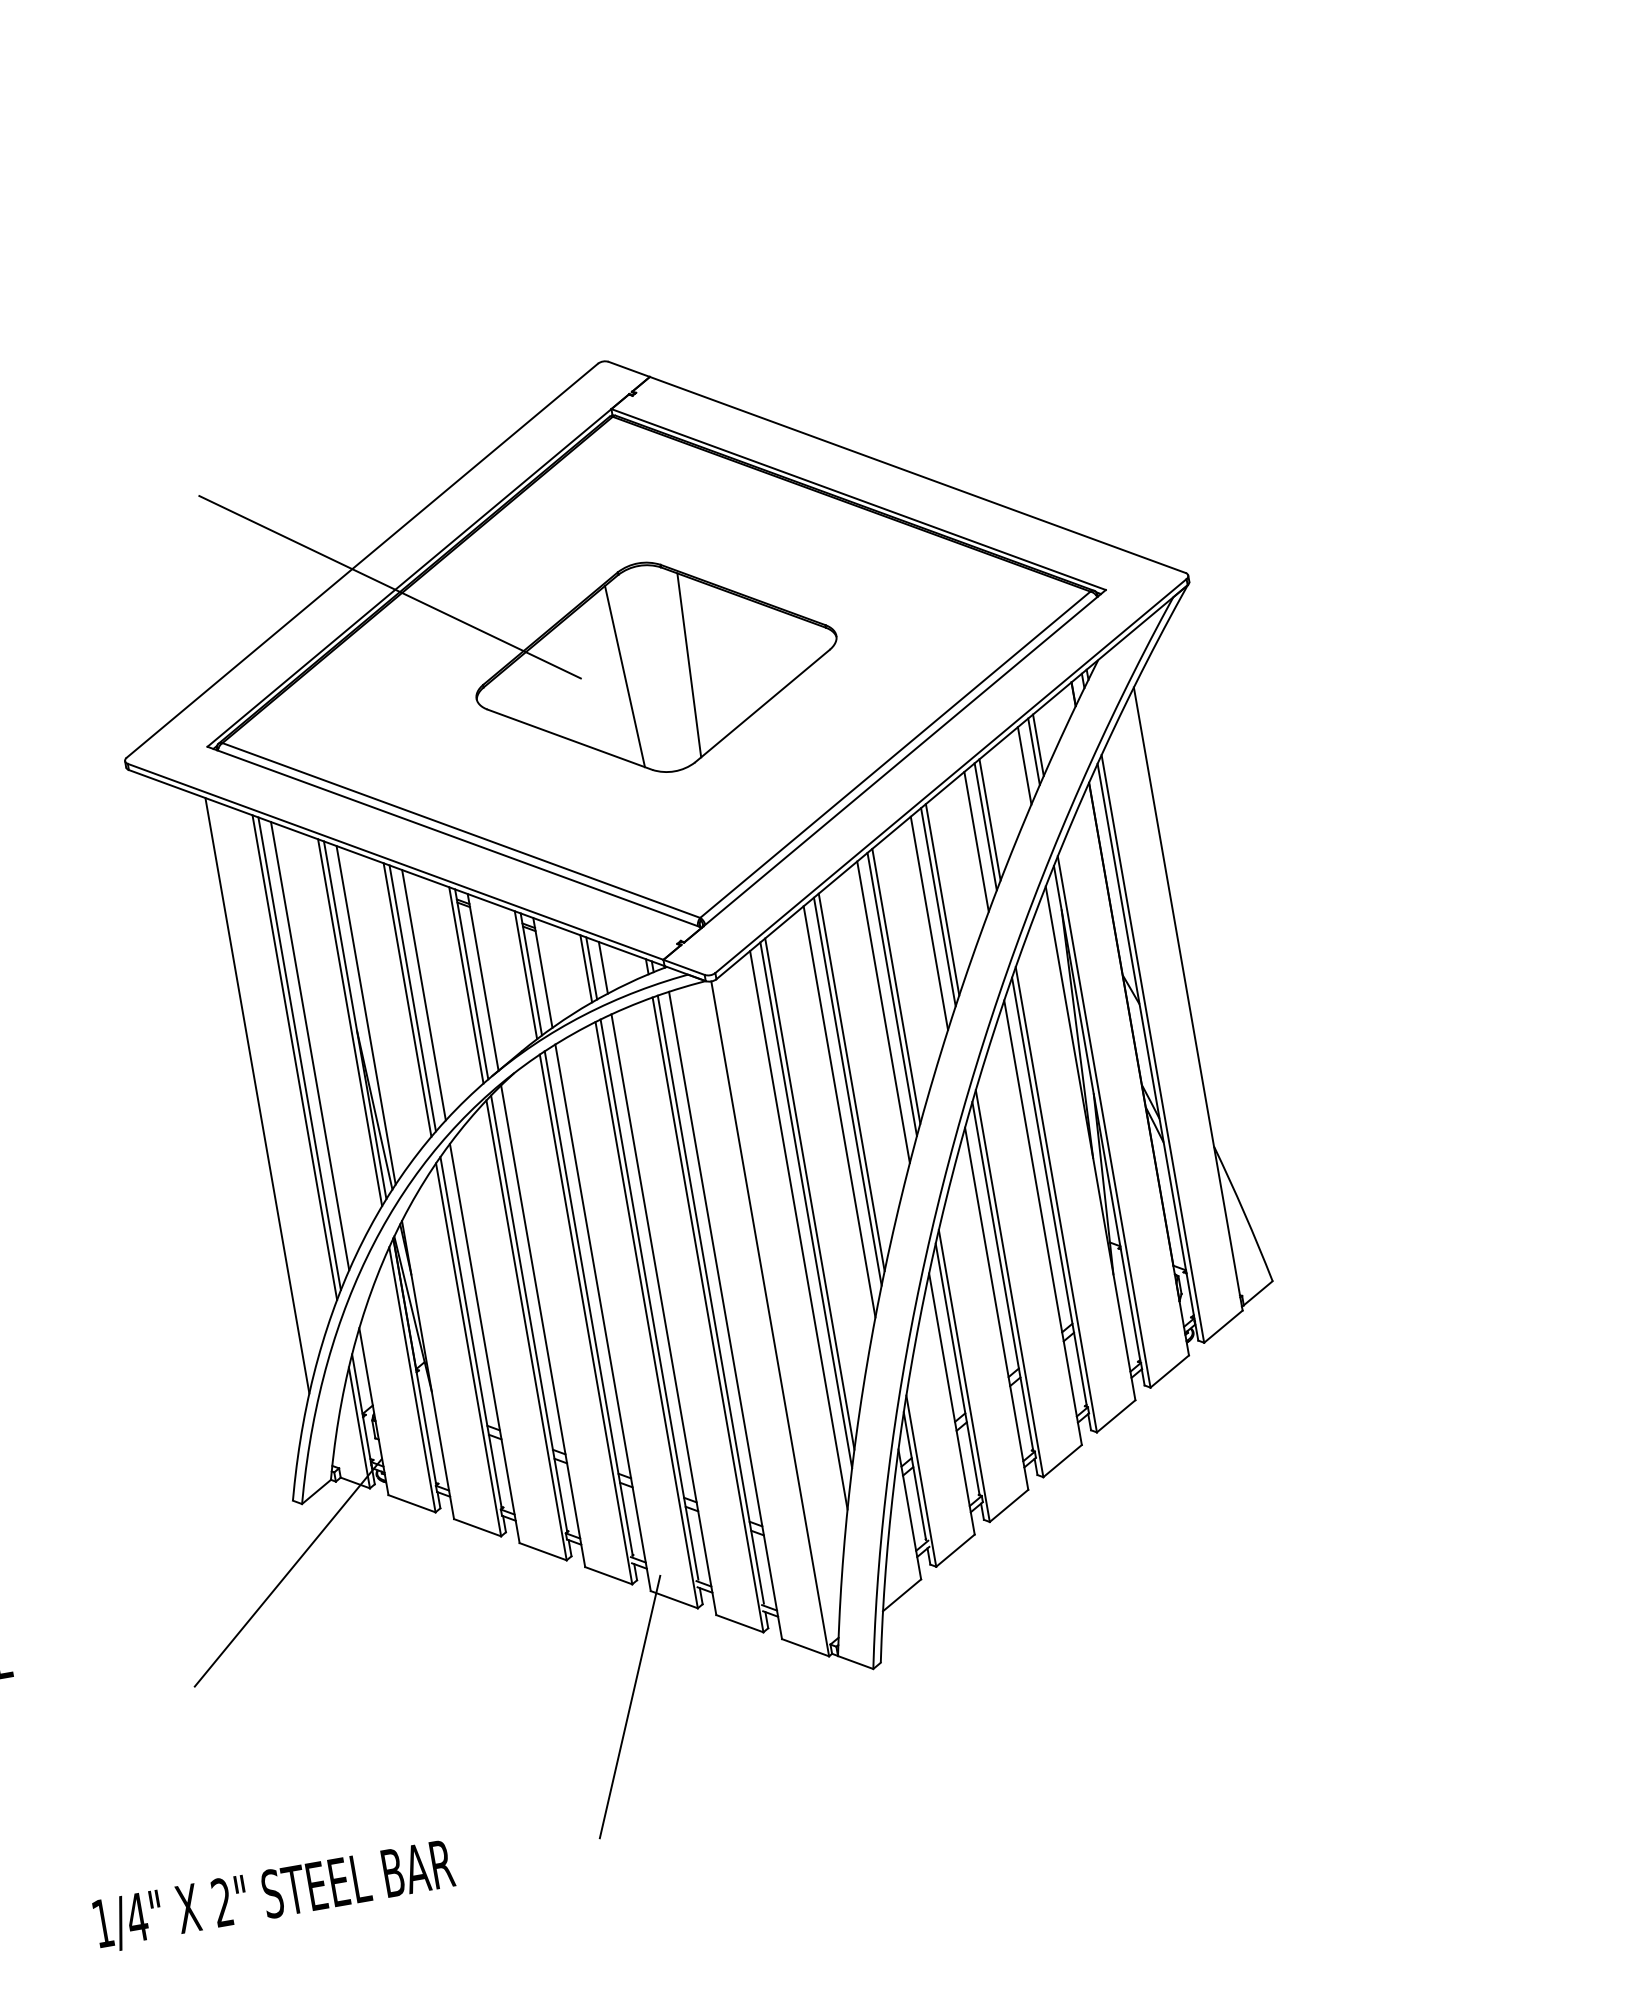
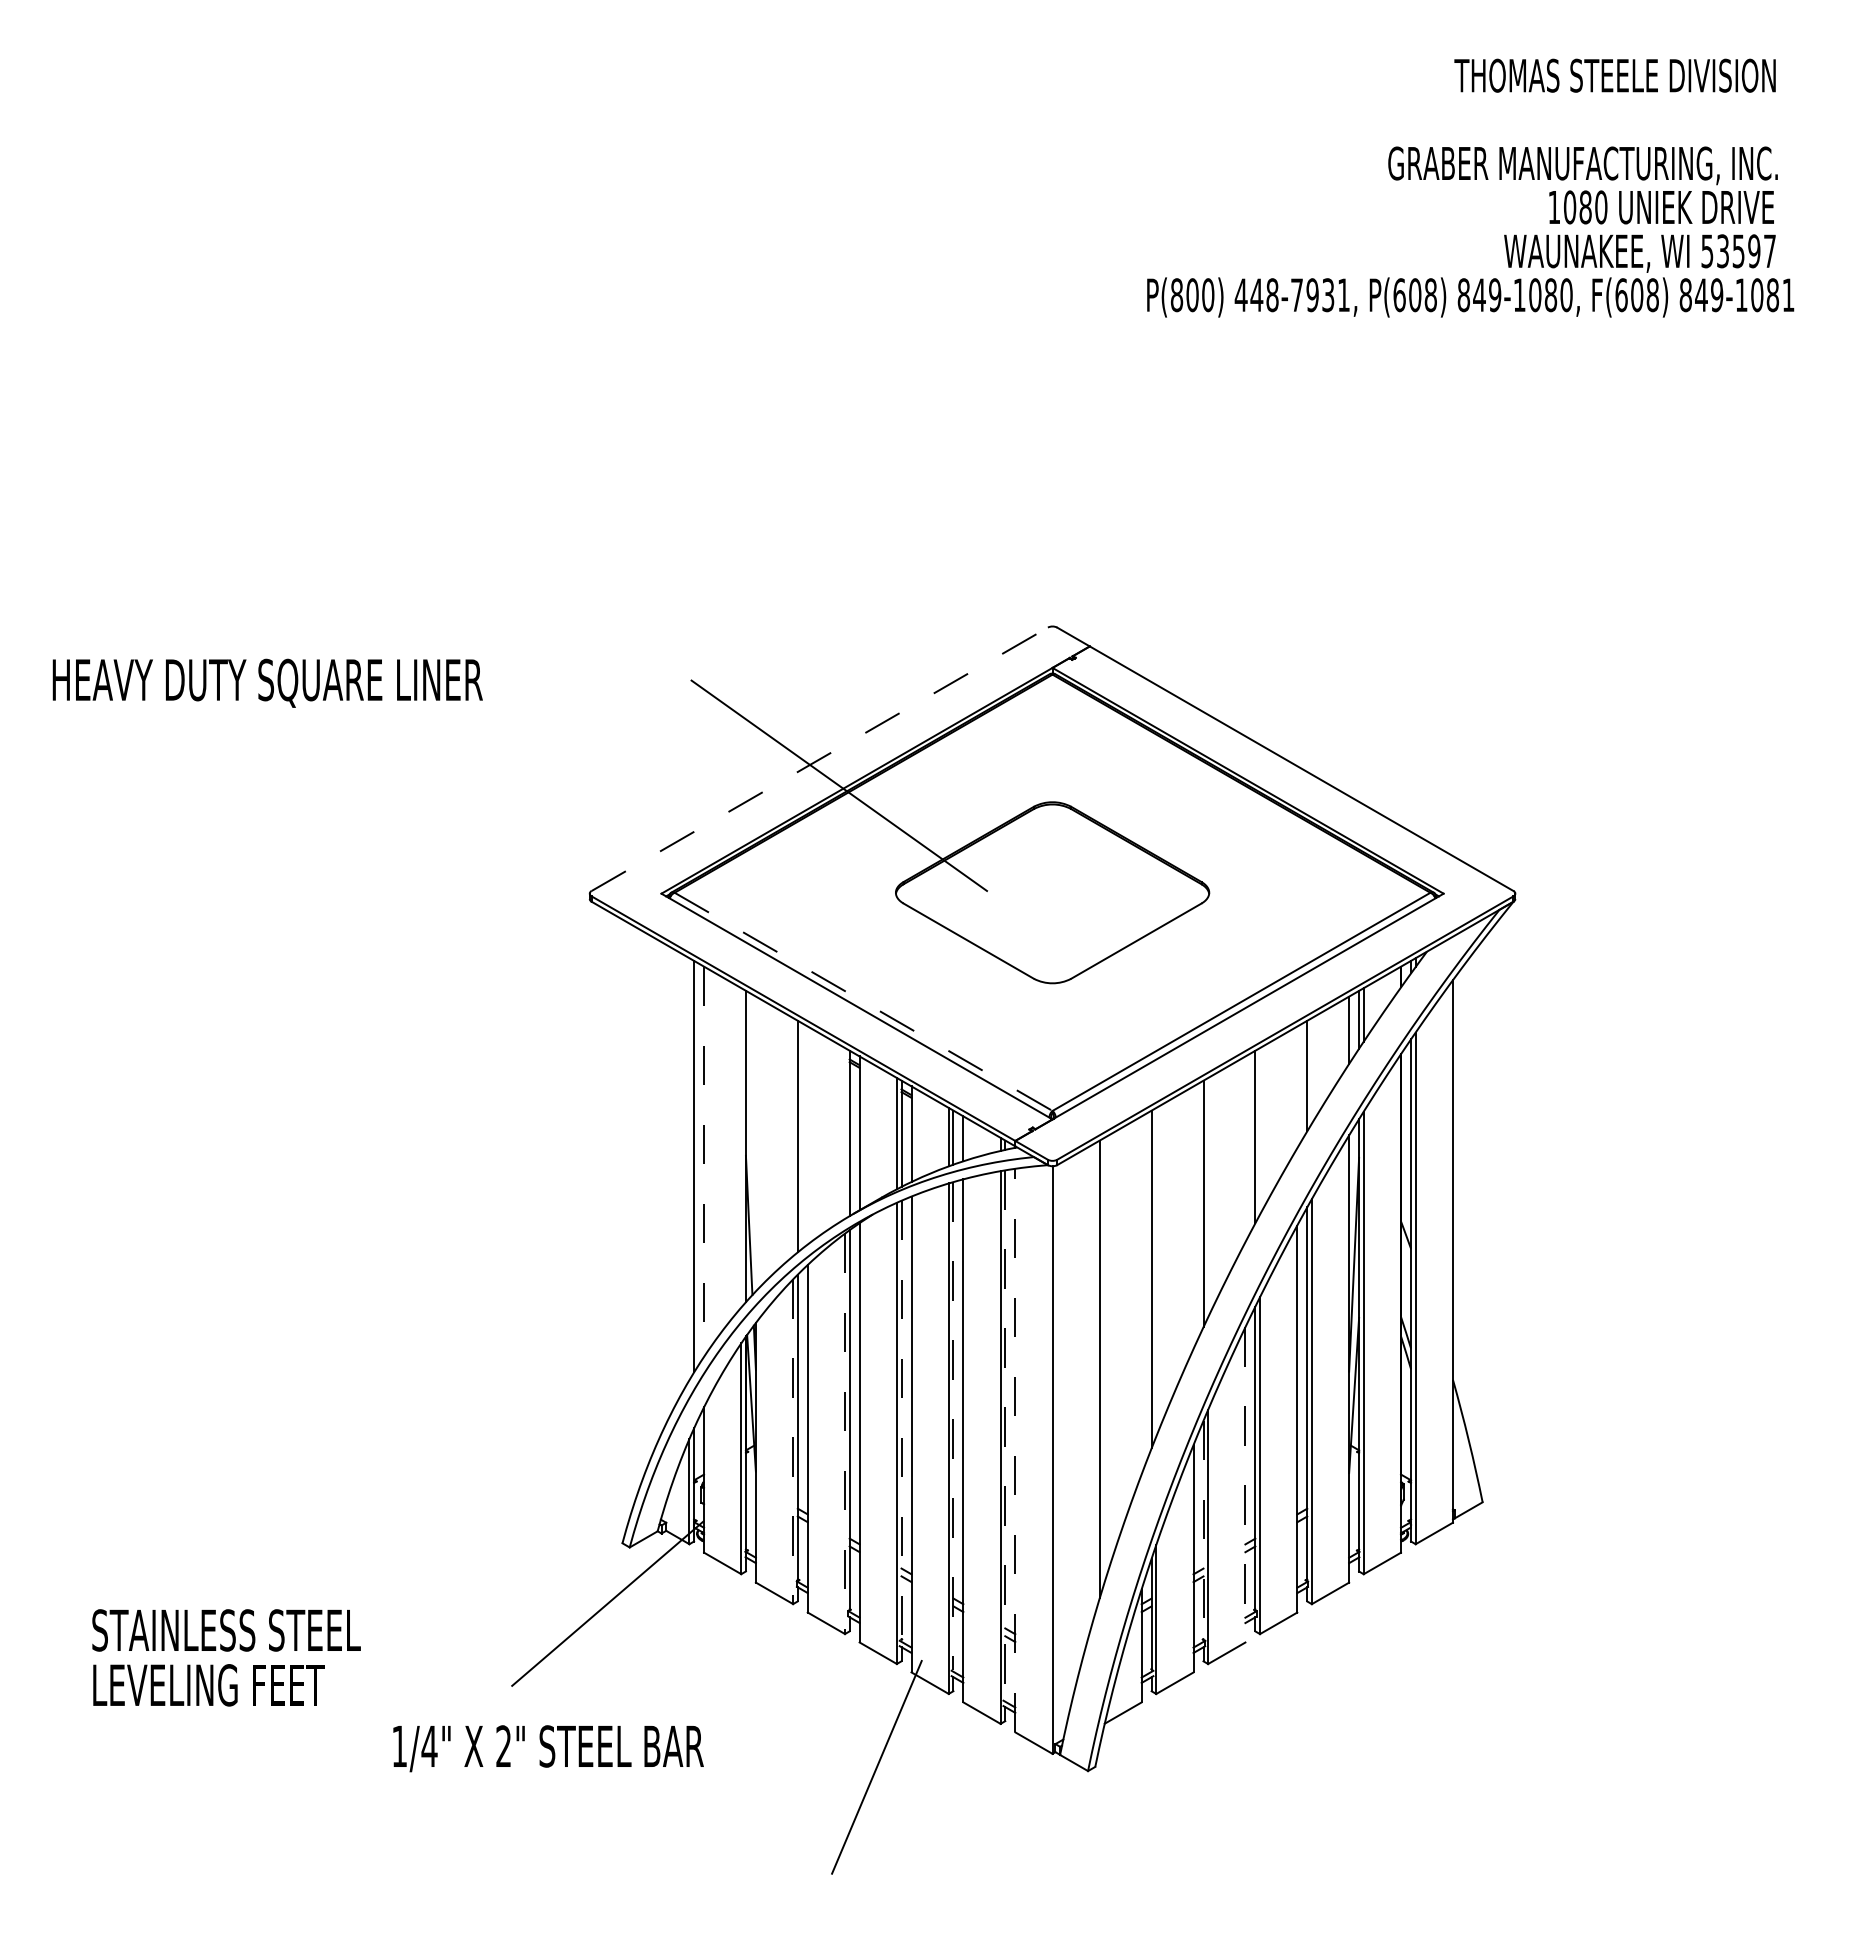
line: (363, 560) -> (820, 759), solid -> dashed
line: (689, 664) -> (1080, 895), removed
line: (624, 676) -> (1024, 895), removed
line: (989, 819) -> (1311, 1070), removed
line: (462, 831) -> (864, 1002), solid -> dashed
line: (976, 841) -> (1297, 1087), removed
line: (943, 899) -> (1260, 1131), removed
line: (929, 923) -> (1245, 1149), removed
line: (466, 985) -> (845, 1133), removed
line: (896, 986) -> (1208, 1197), removed
line: (423, 995) -> (807, 1135), removed
line: (408, 1000) -> (793, 1137), removed
line: (883, 1012) -> (1193, 1217), removed
line: (365, 1014) -> (755, 1143), removed
line: (350, 1022) -> (741, 1147), removed
line: (310, 1046) -> (704, 1162), solid -> dashed
line: (294, 1057) -> (689, 1169), removed
line: (851, 1081) -> (1156, 1271), removed
line: (257, 1095) -> (652, 1195), removed
line: (839, 1112) -> (1141, 1295), removed
line: (809, 1192) -> (1104, 1359), removed
line: (798, 1230) -> (1089, 1389), removed
line: (649, 1299) -> (953, 1425), solid -> dashed
line: (711, 1300) -> (1005, 1435), solid -> dashed
line: (588, 1303) -> (901, 1420), solid -> dashed
line: (996, 1308) -> (1245, 1484), solid -> dashed
line: (725, 1315) -> (1015, 1450), solid -> dashed
line: (527, 1331) -> (845, 1434), solid -> dashed
line: (469, 1350) -> (793, 1442), solid -> dashed
line: (957, 1369) -> (1203, 1530), solid -> dashed
text: (274, 1895) -> (548, 1748), moved

